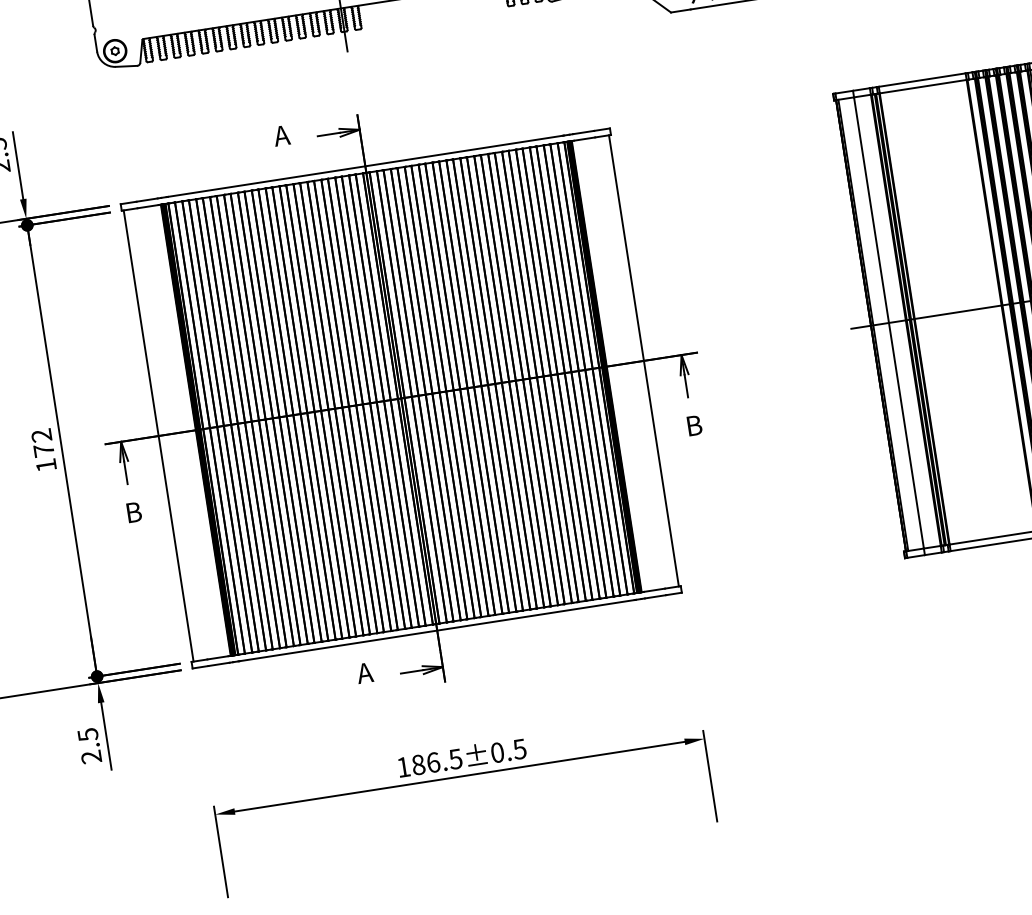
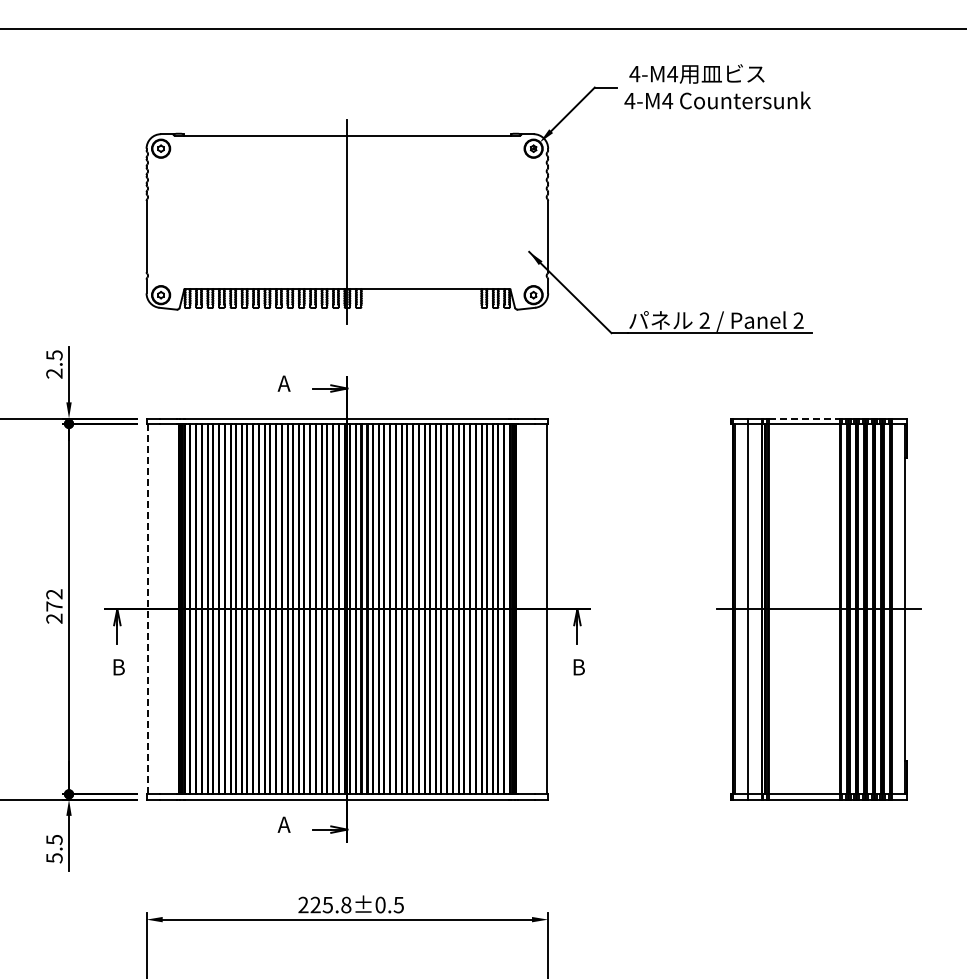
line: (922, 80) -> (804, 418), solid -> dashed
line: (159, 436) -> (148, 609), solid -> dashed
text: (46, 465) -> (54, 618), 172 -> 272
text: (91, 757) -> (54, 858), 2.5 -> 5.5
text: (429, 762) -> (324, 904), 186.5±0.5 -> 225.8±0.5

